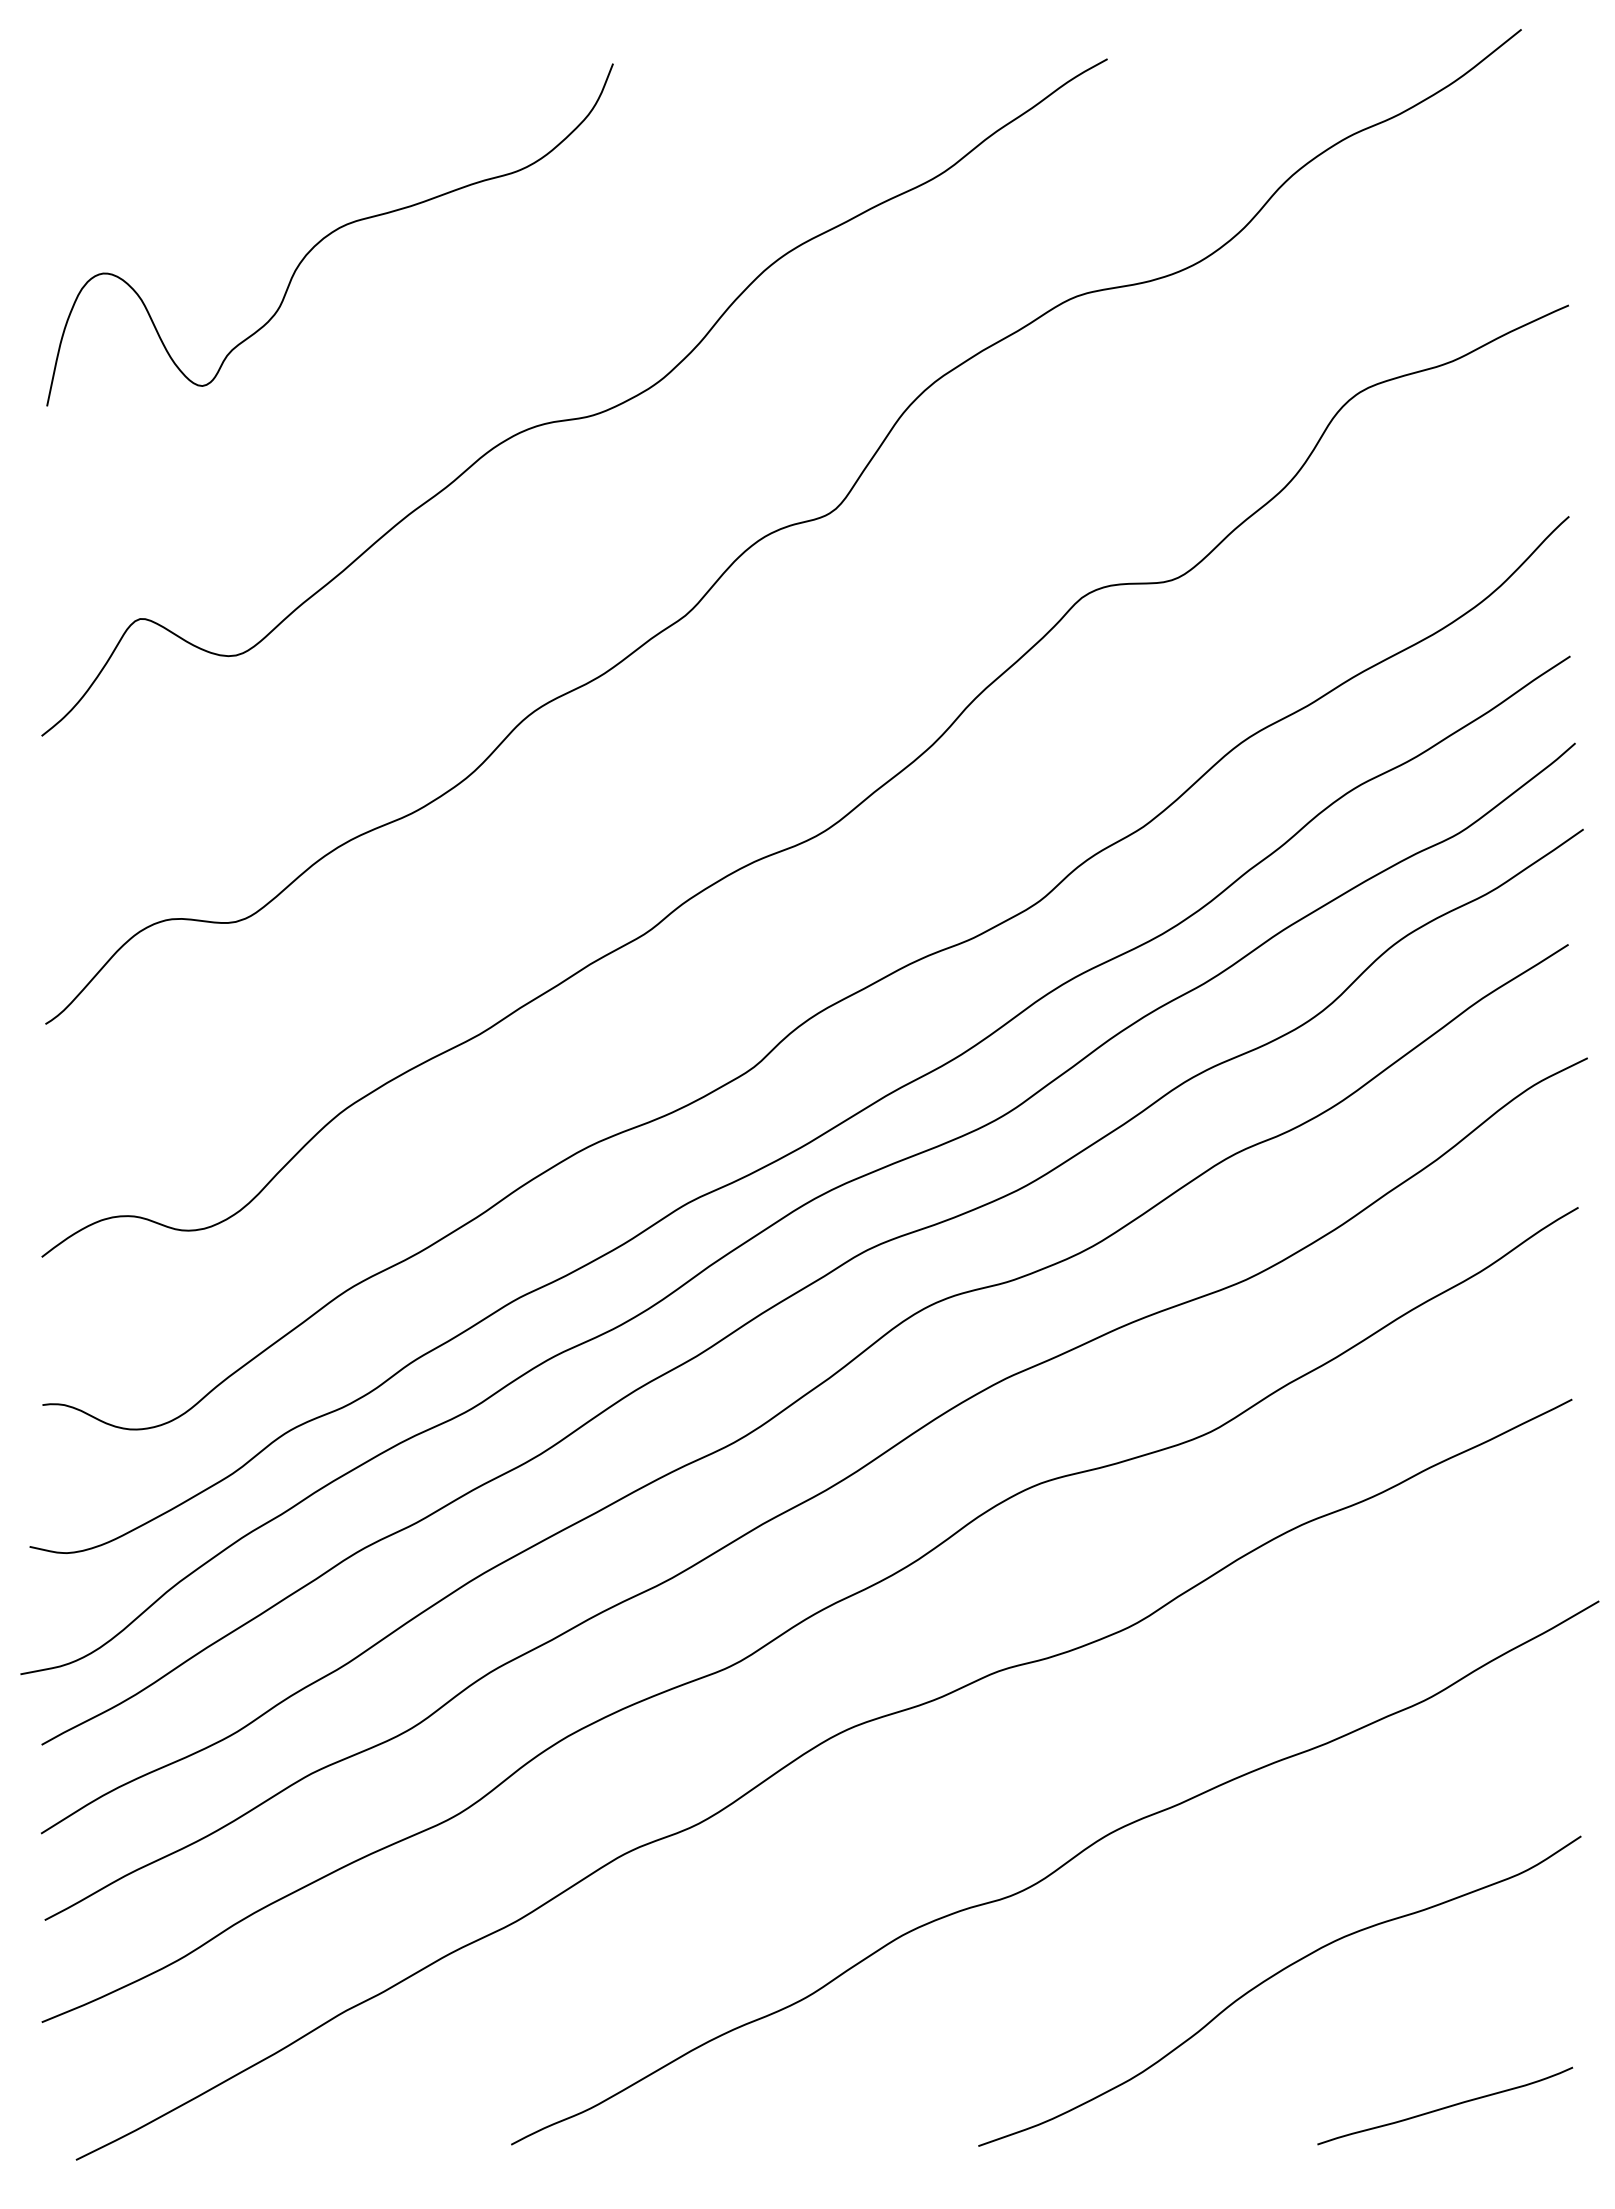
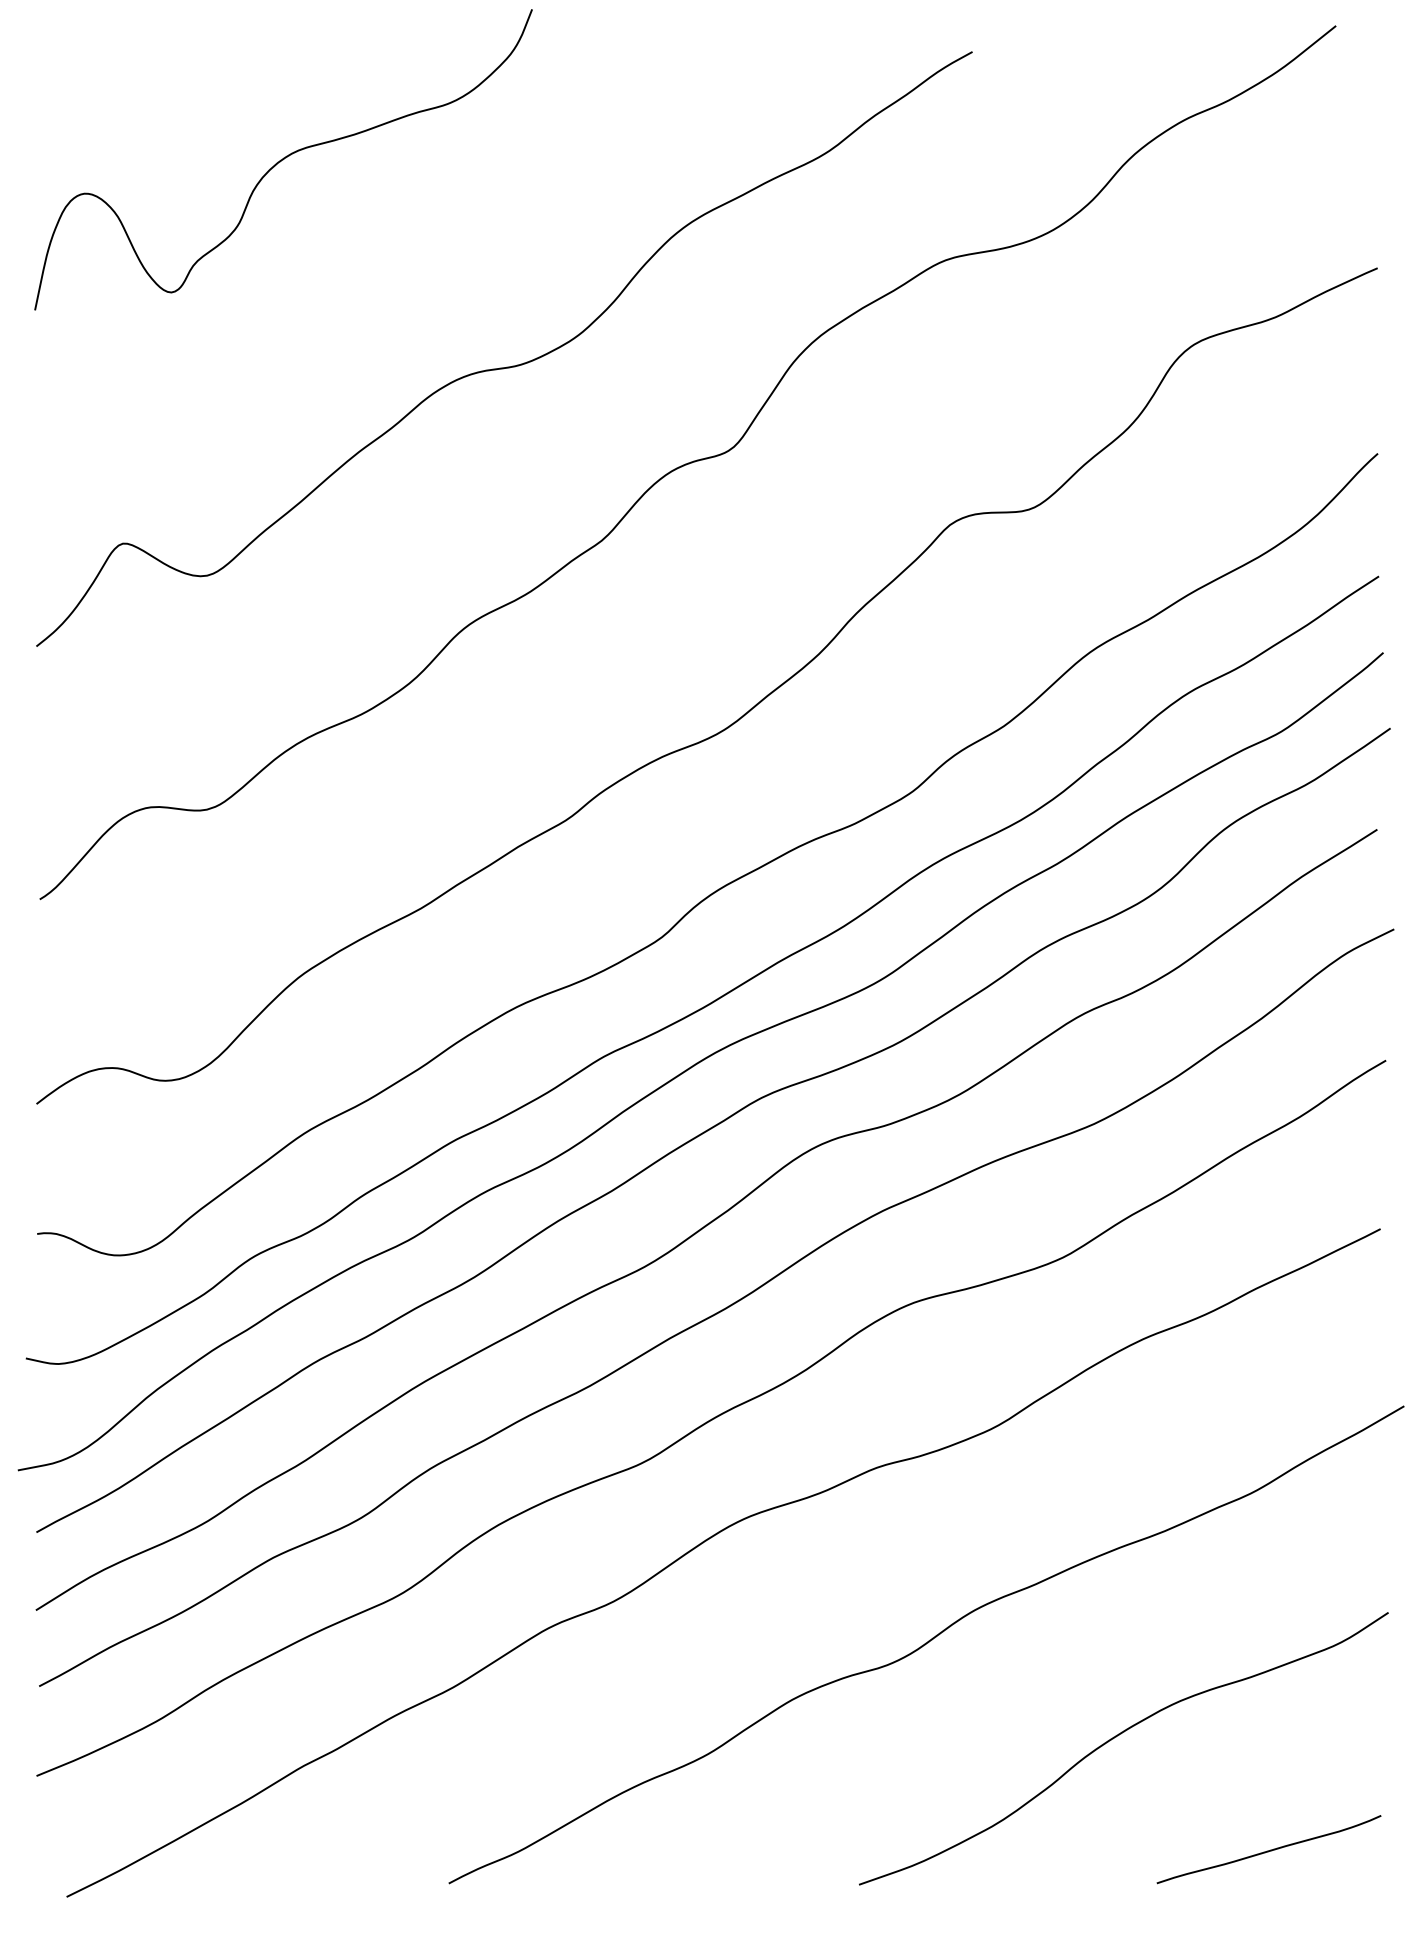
curve: (329, 234) -> (283, 159), moved

